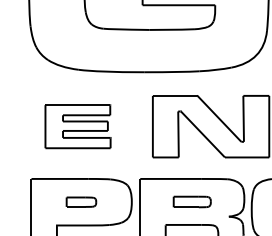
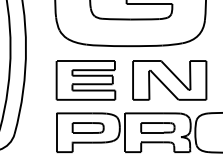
part: (77, 126) -> (85, 80), size x1.43
part: (80, 201) -> (87, 127), size x1.67
part: (191, 201) -> (157, 127), size x1.43

